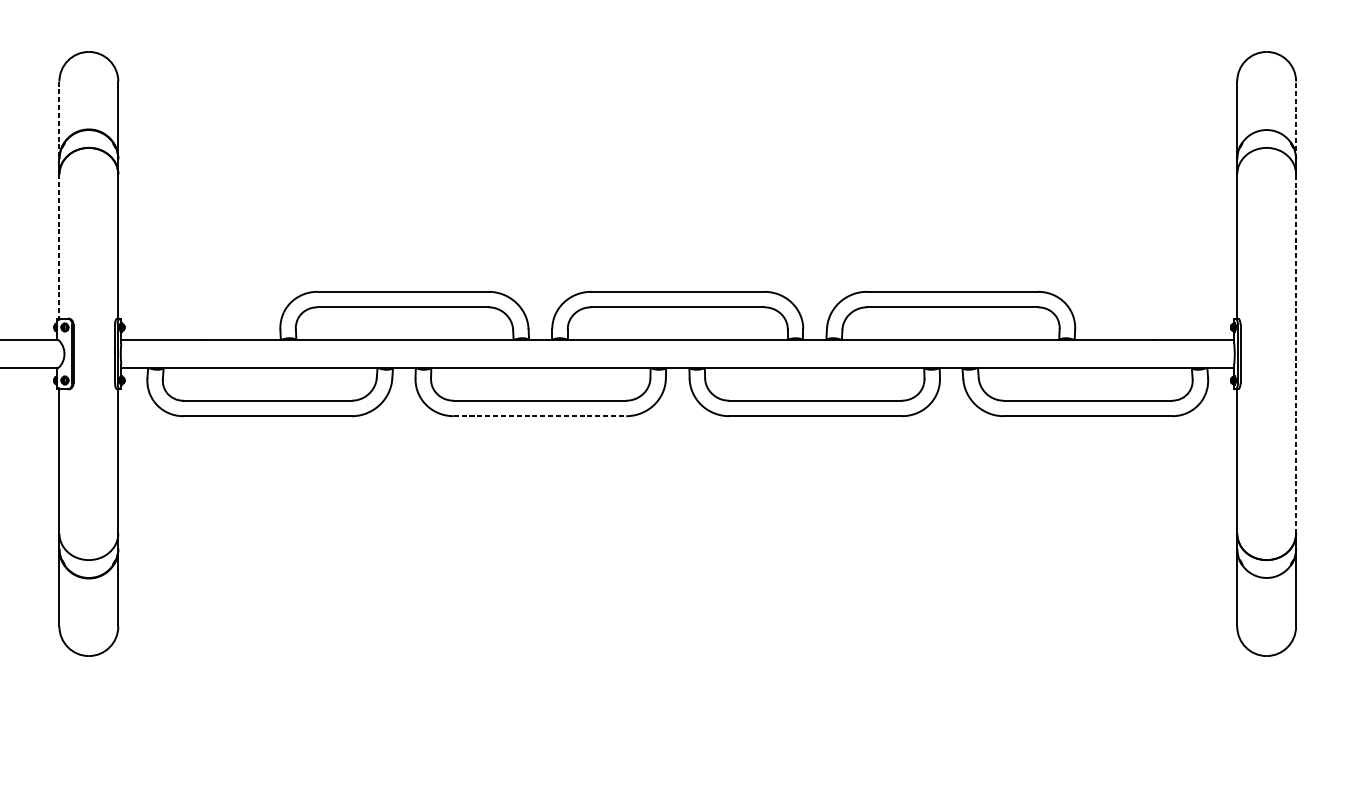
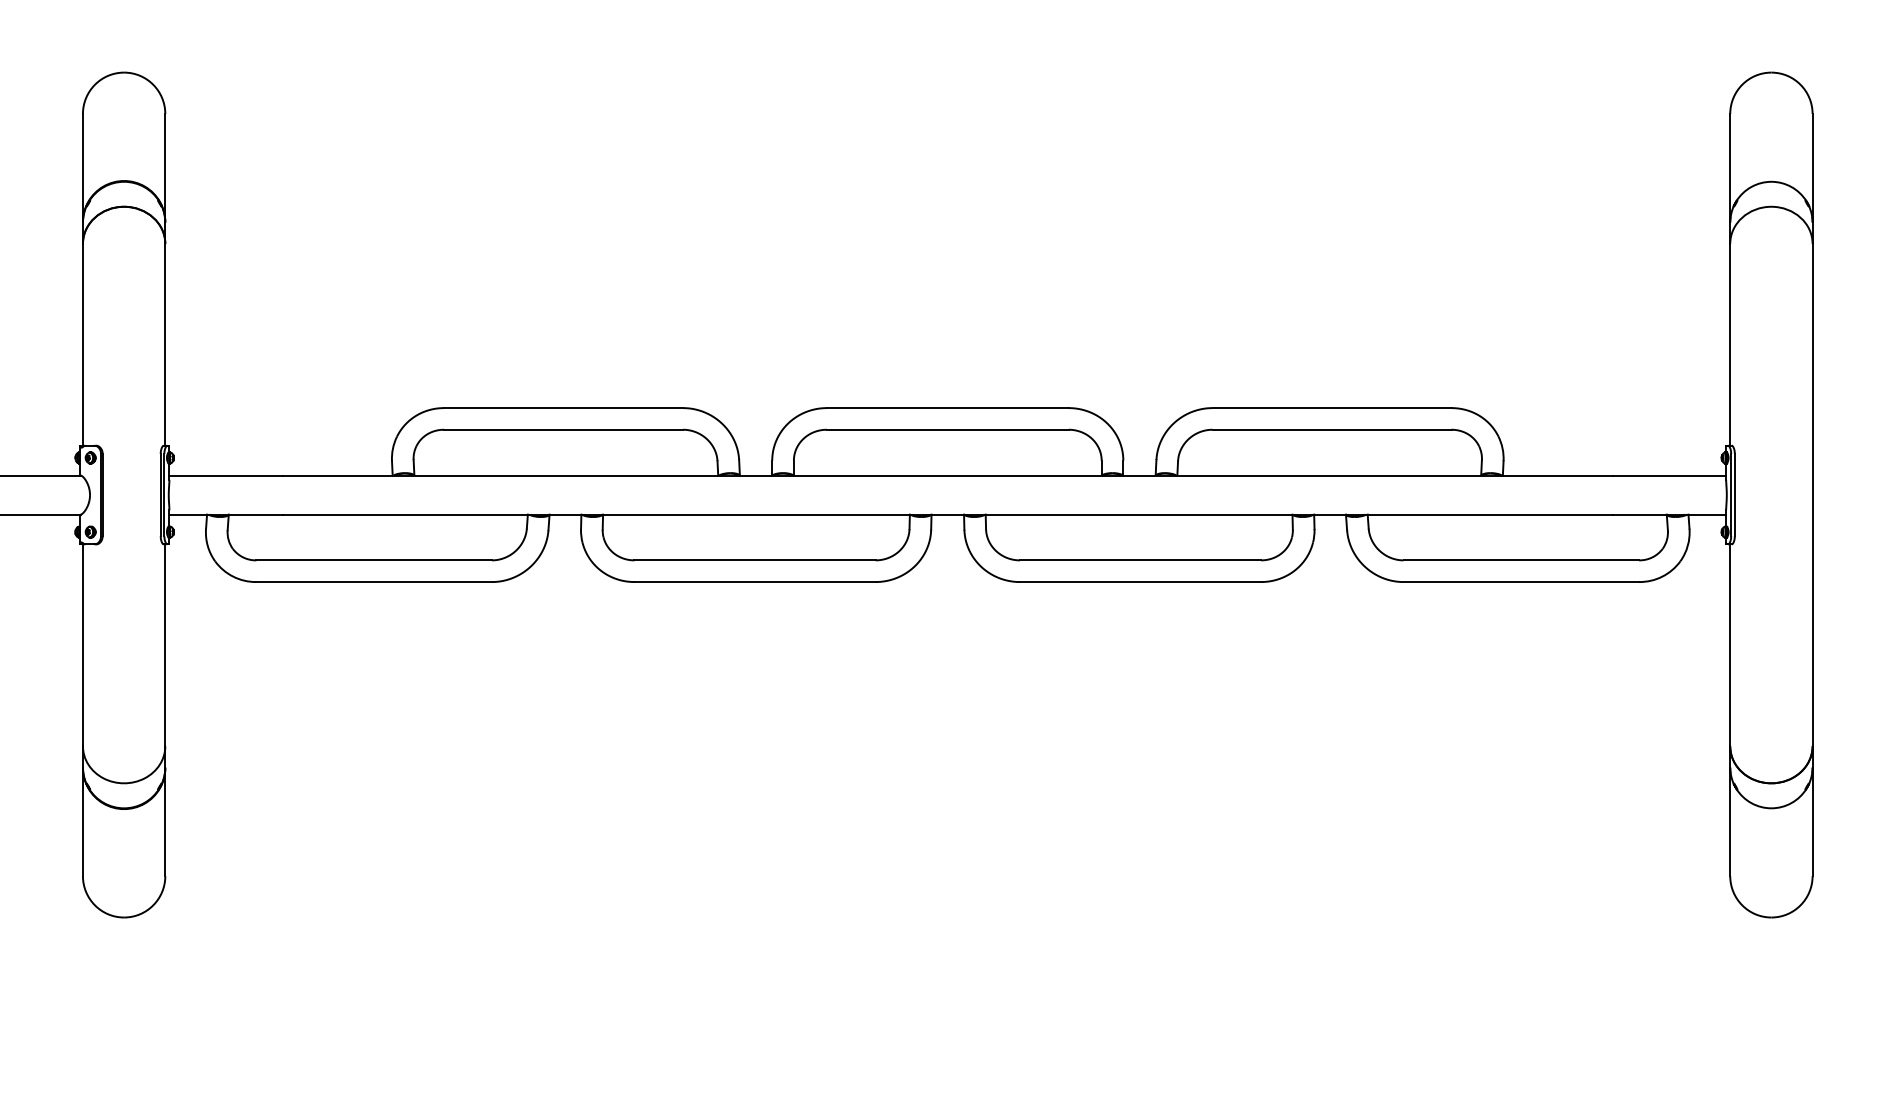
line: (59, 120) -> (82, 168), dashed -> solid
line: (1296, 120) -> (1812, 168), dashed -> solid
line: (59, 246) -> (82, 344), dashed -> solid
line: (1296, 353) -> (1812, 494), dashed -> solid
line: (540, 416) -> (755, 582), dashed -> solid

